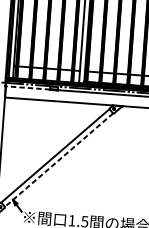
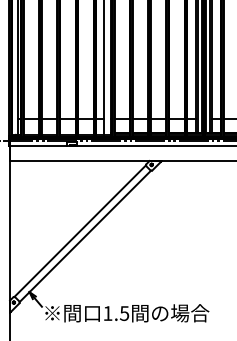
line: (28, 87) -> (38, 145), dashed -> solid
line: (59, 160) -> (85, 236), dashed -> solid

